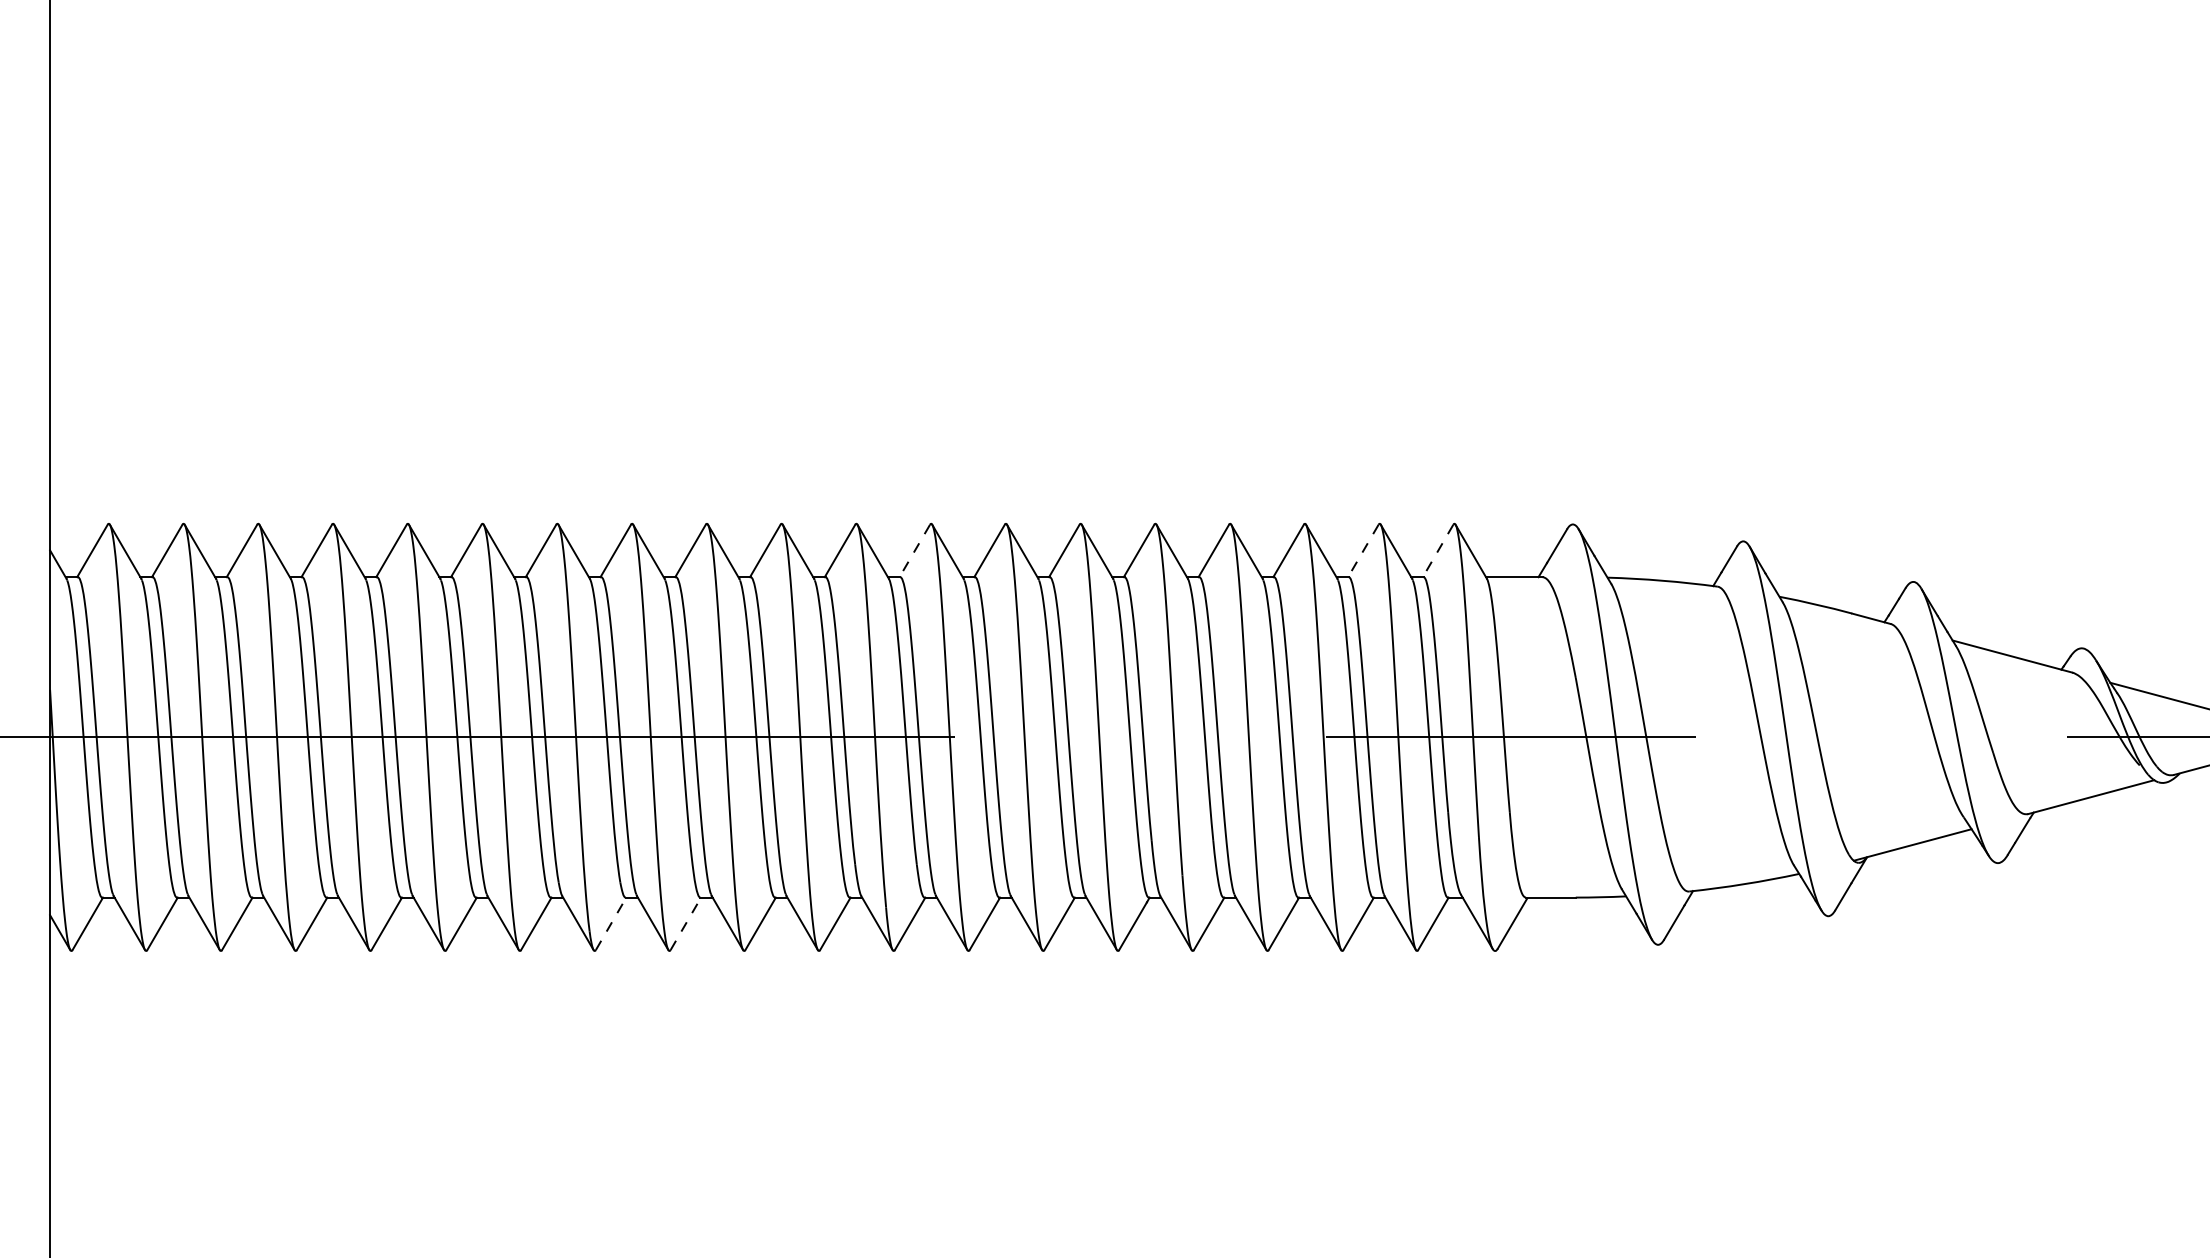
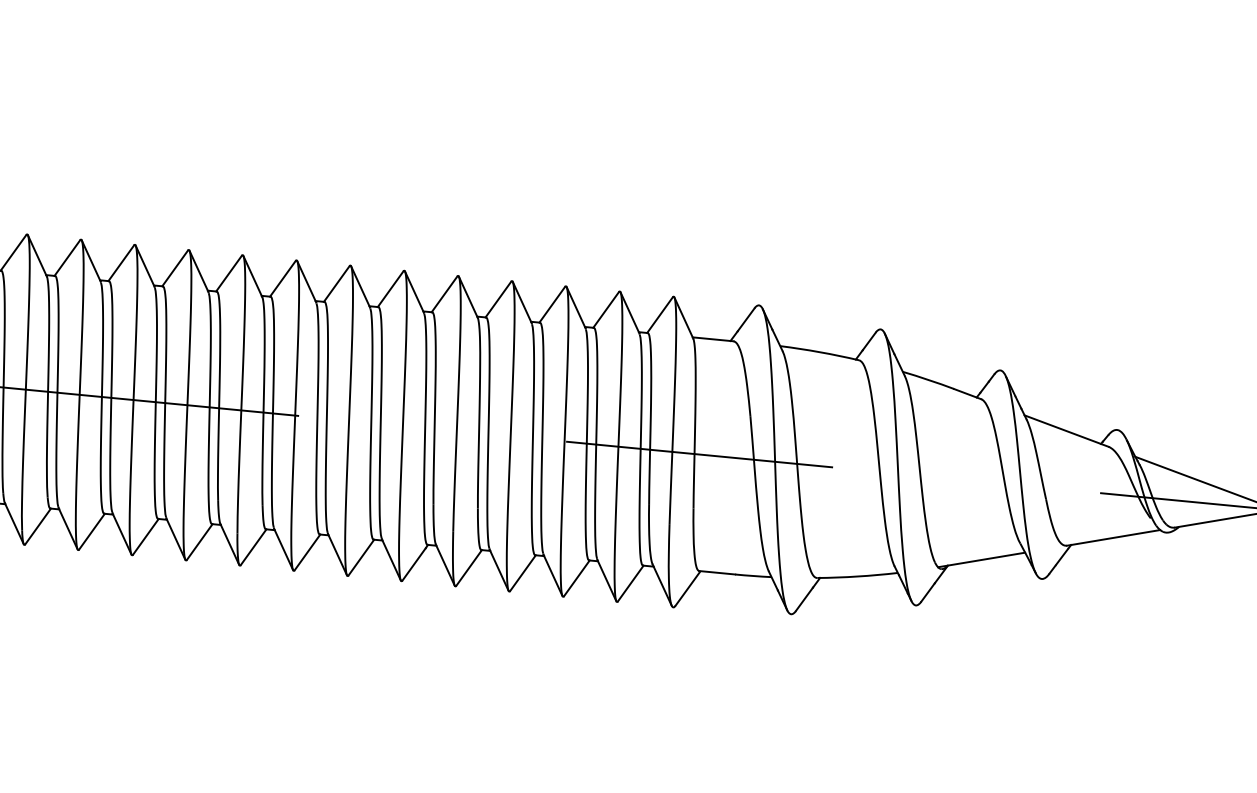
line: (914, 551) -> (282, 279), dashed -> solid
line: (1363, 551) -> (606, 310), dashed -> solid
line: (1437, 551) -> (659, 315), dashed -> solid
line: (611, 923) -> (38, 526), dashed -> solid
line: (686, 923) -> (92, 531), dashed -> solid

